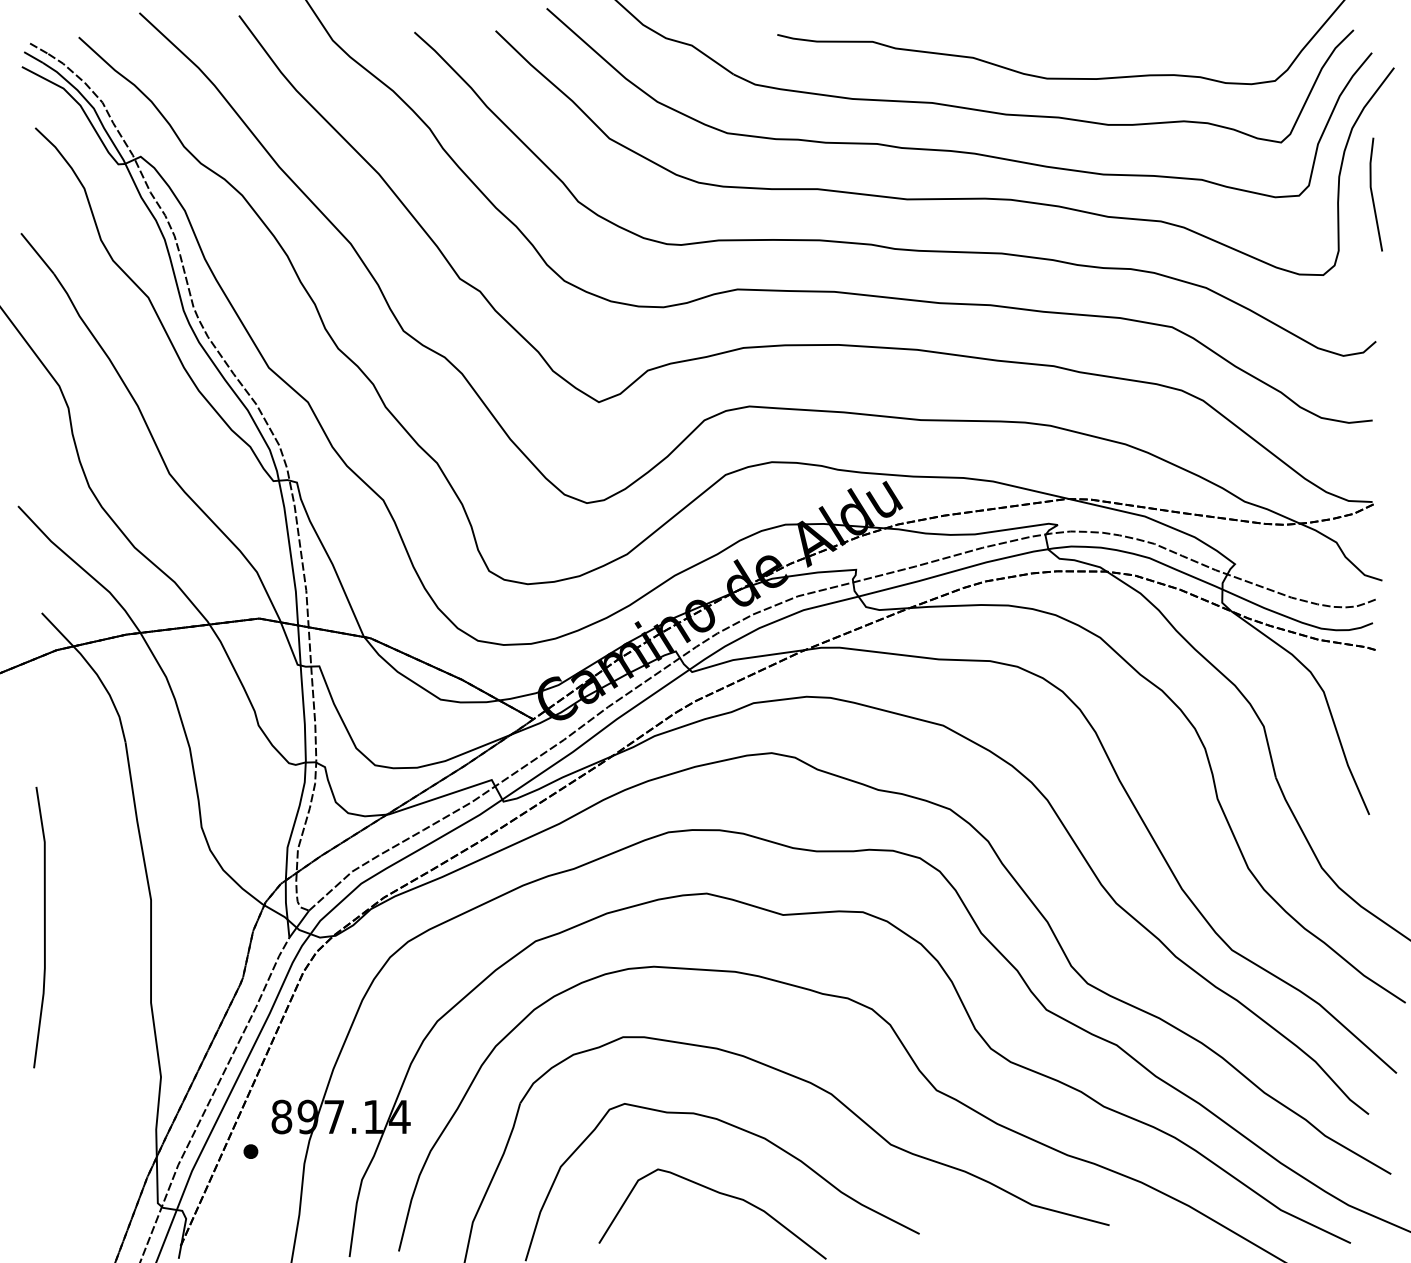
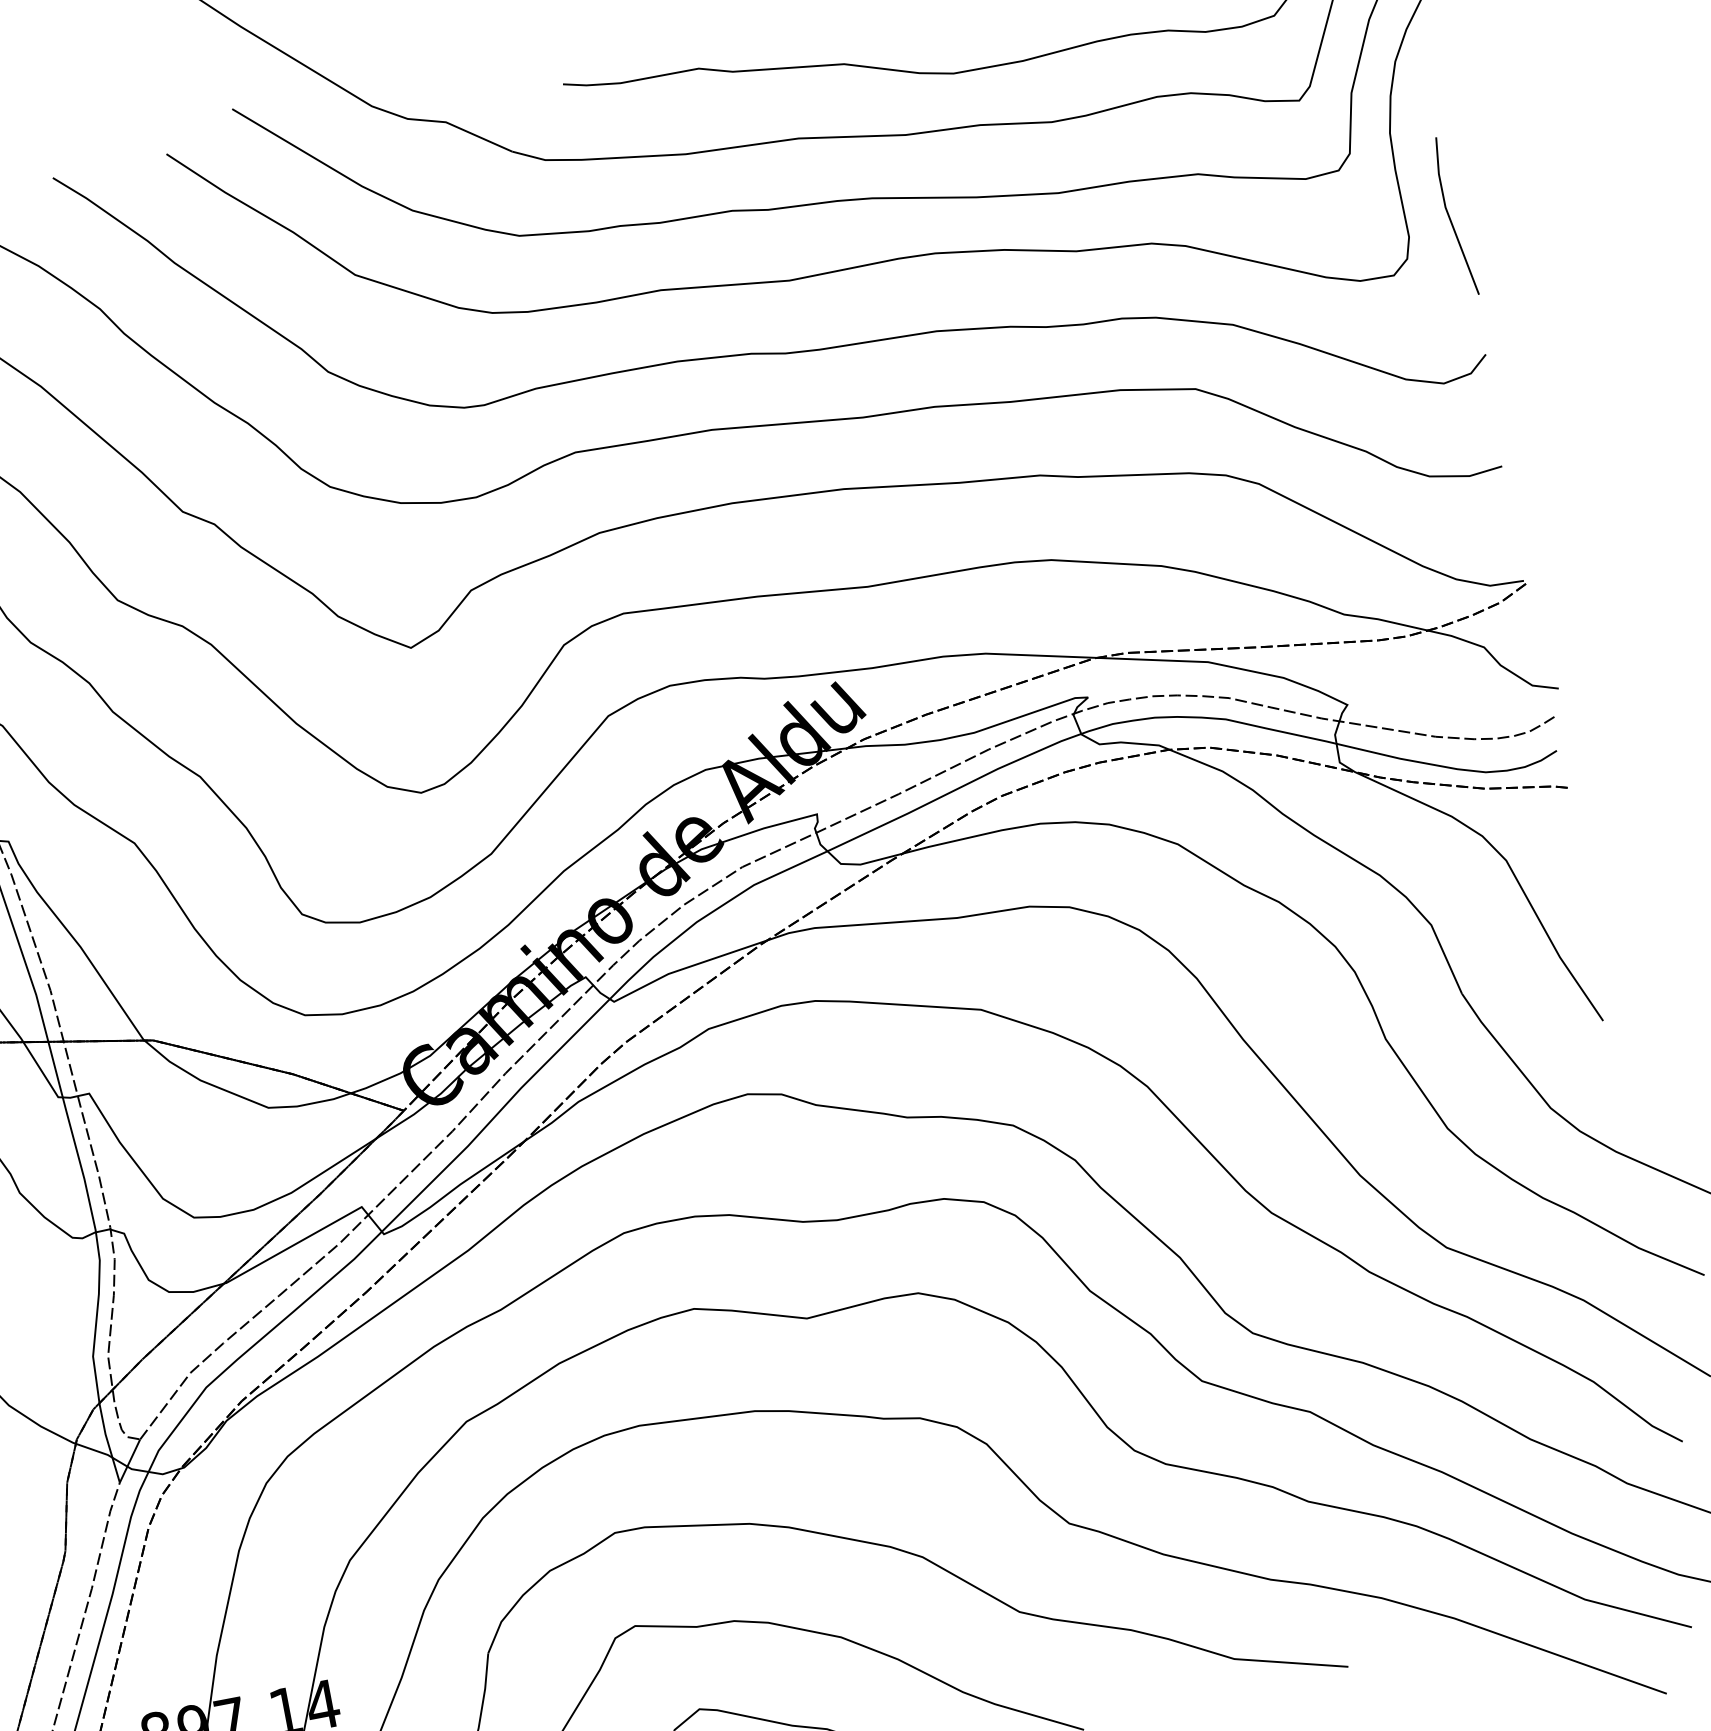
line: (1373, 195) -> (1451, 218), moved

